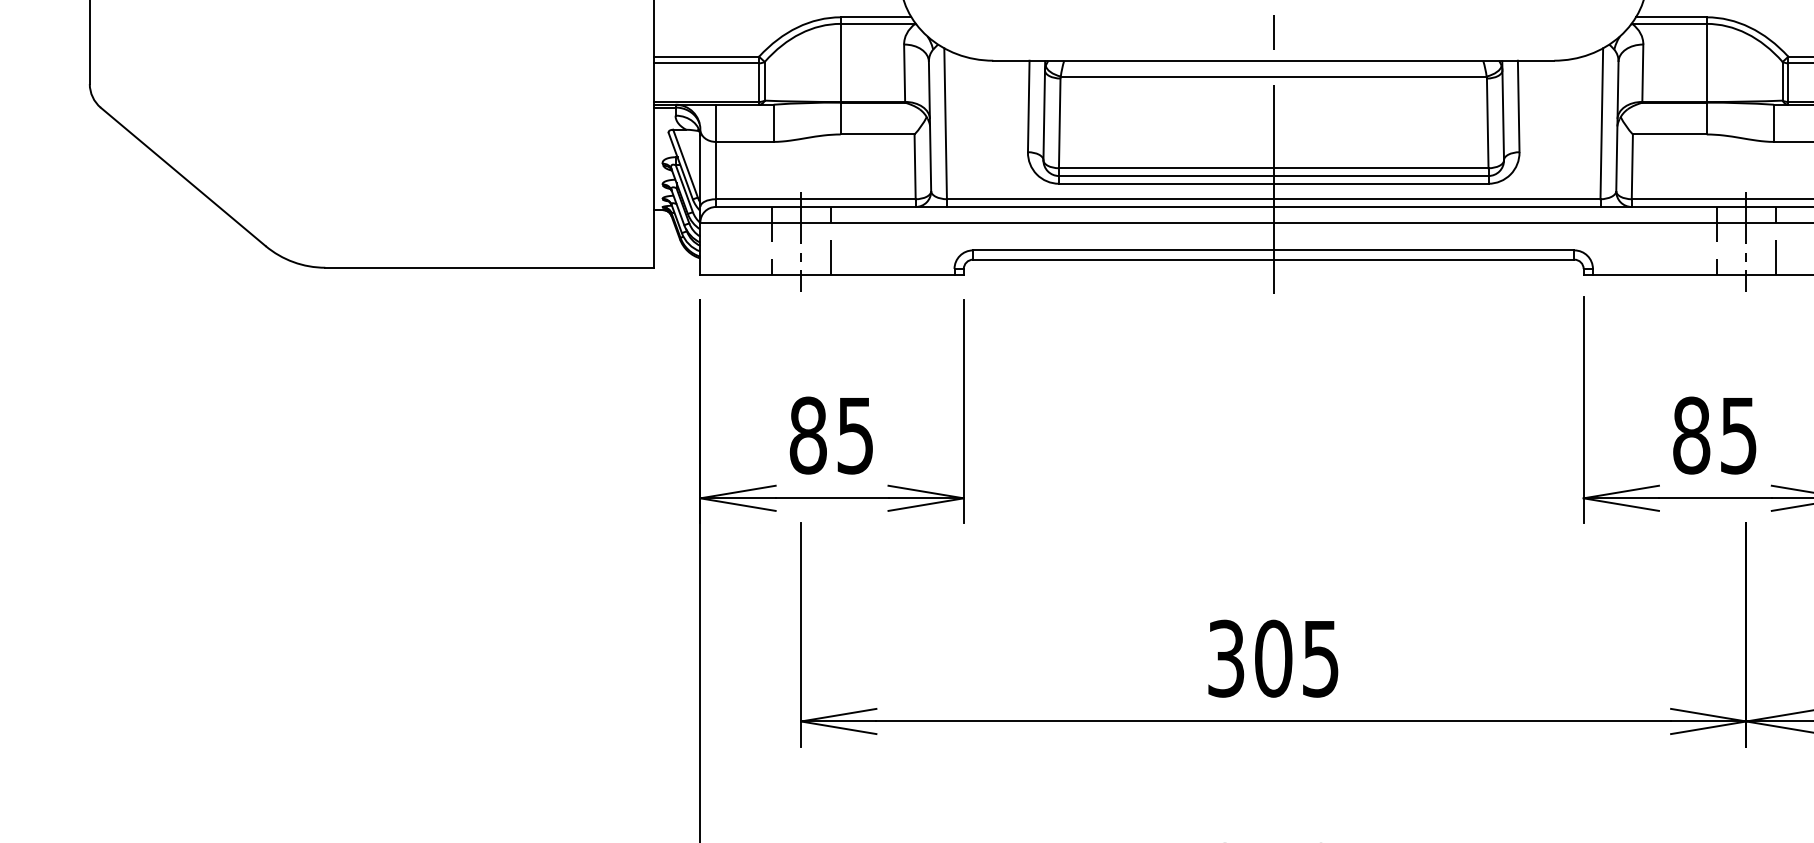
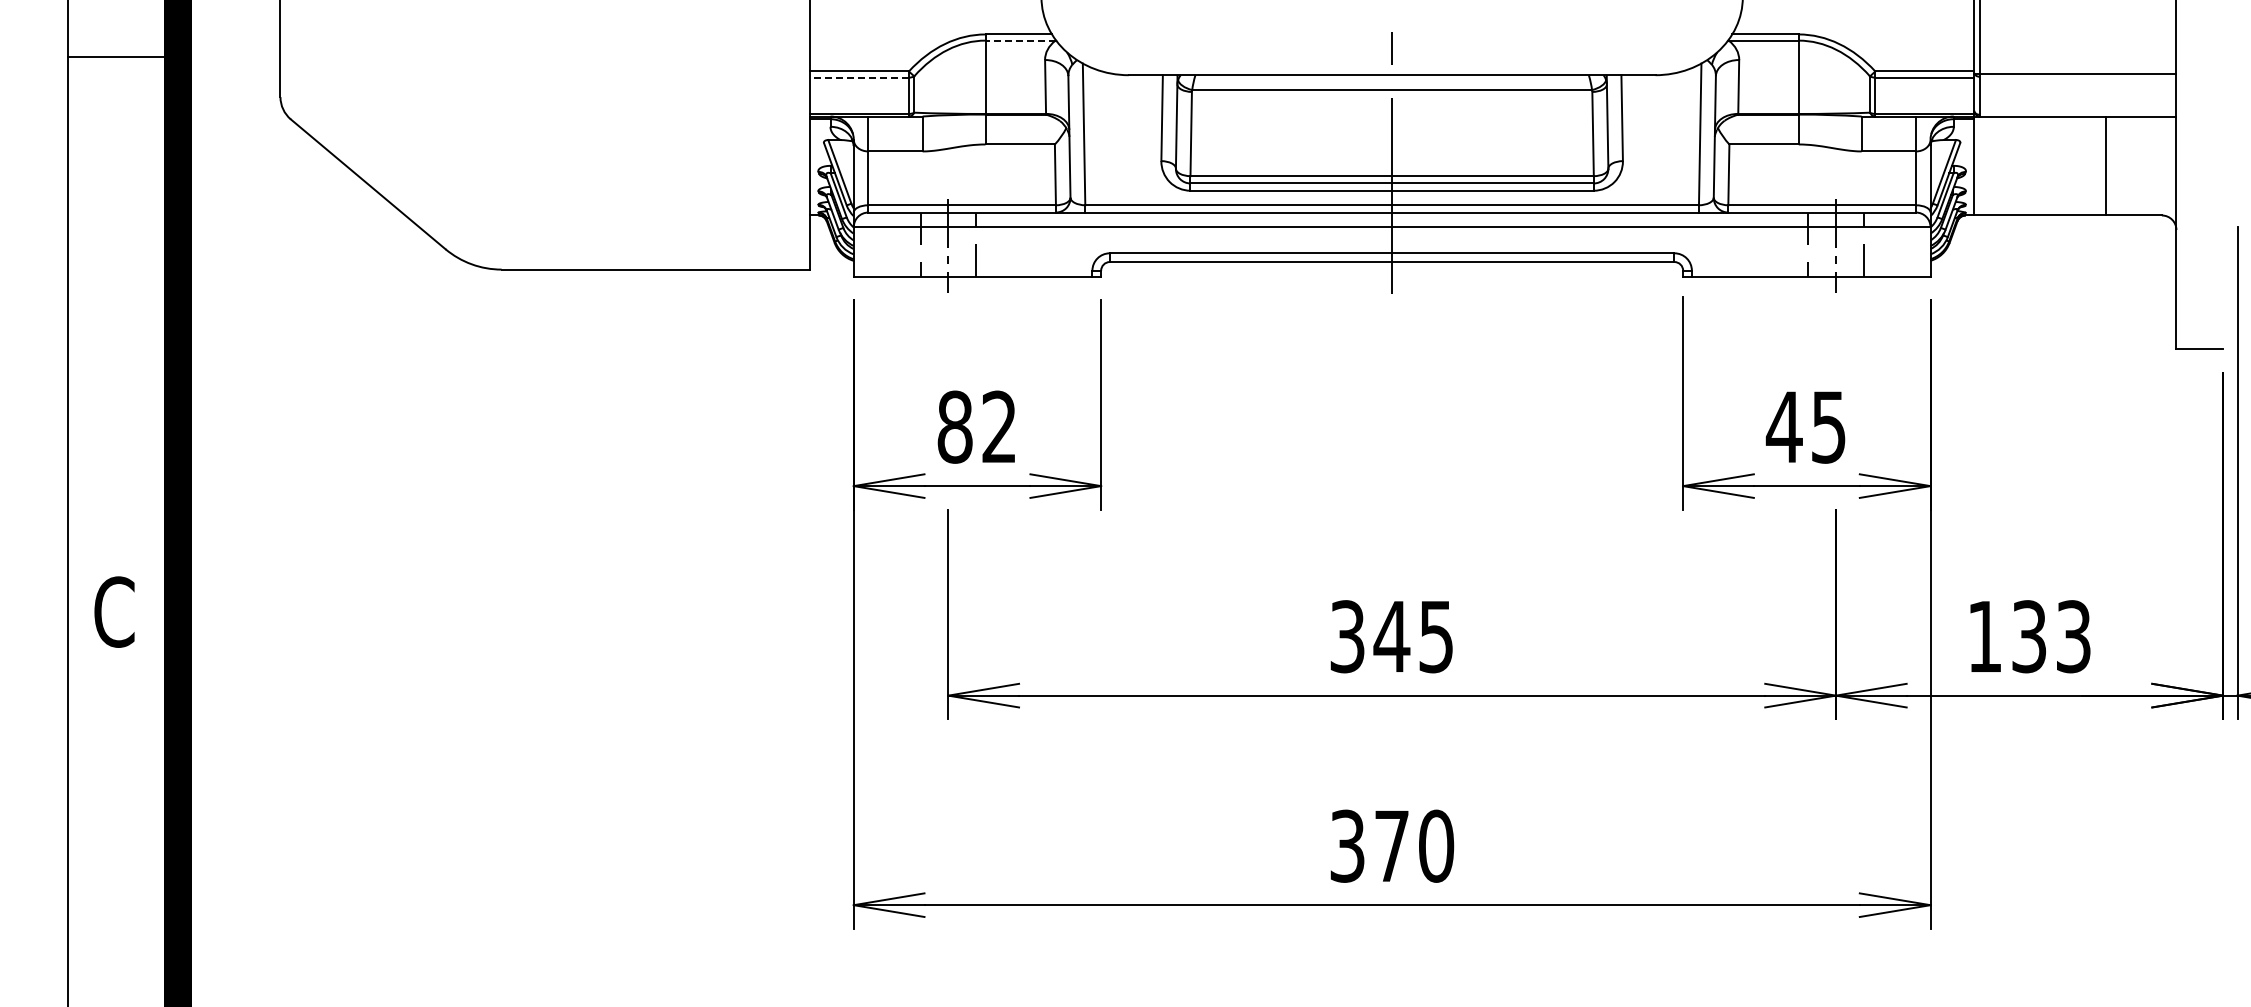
line: (877, 23) -> (1020, 40), solid -> dashed
line: (706, 63) -> (859, 77), solid -> dashed
text: (854, 434) -> (998, 426), 85 -> 82
text: (1690, 434) -> (1783, 426), 85 -> 45
text: (1273, 658) -> (1391, 636), 305 -> 345

